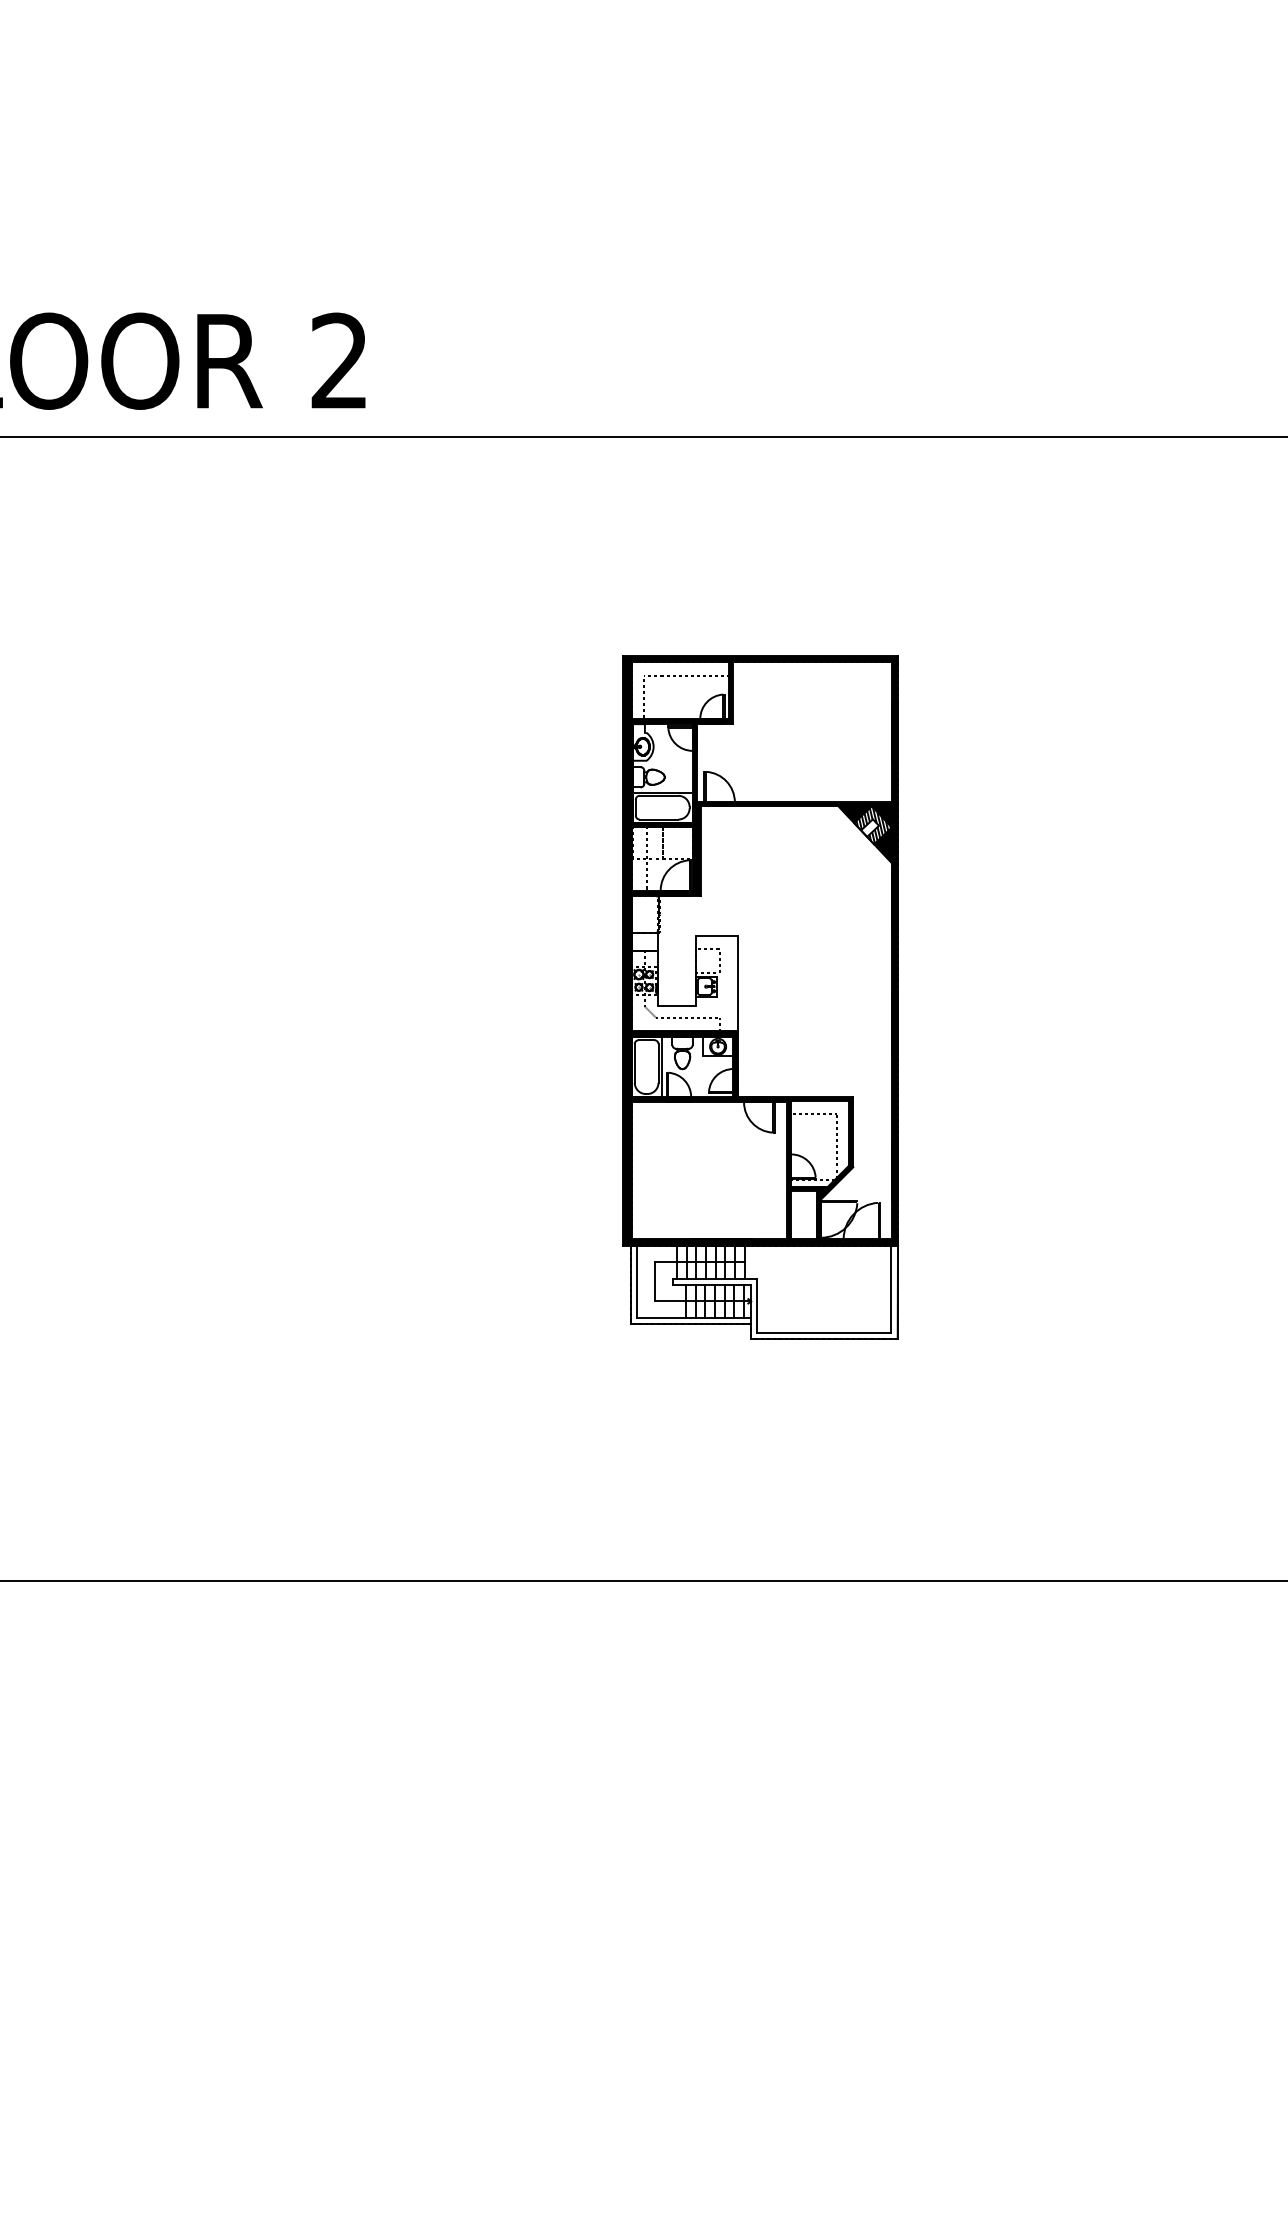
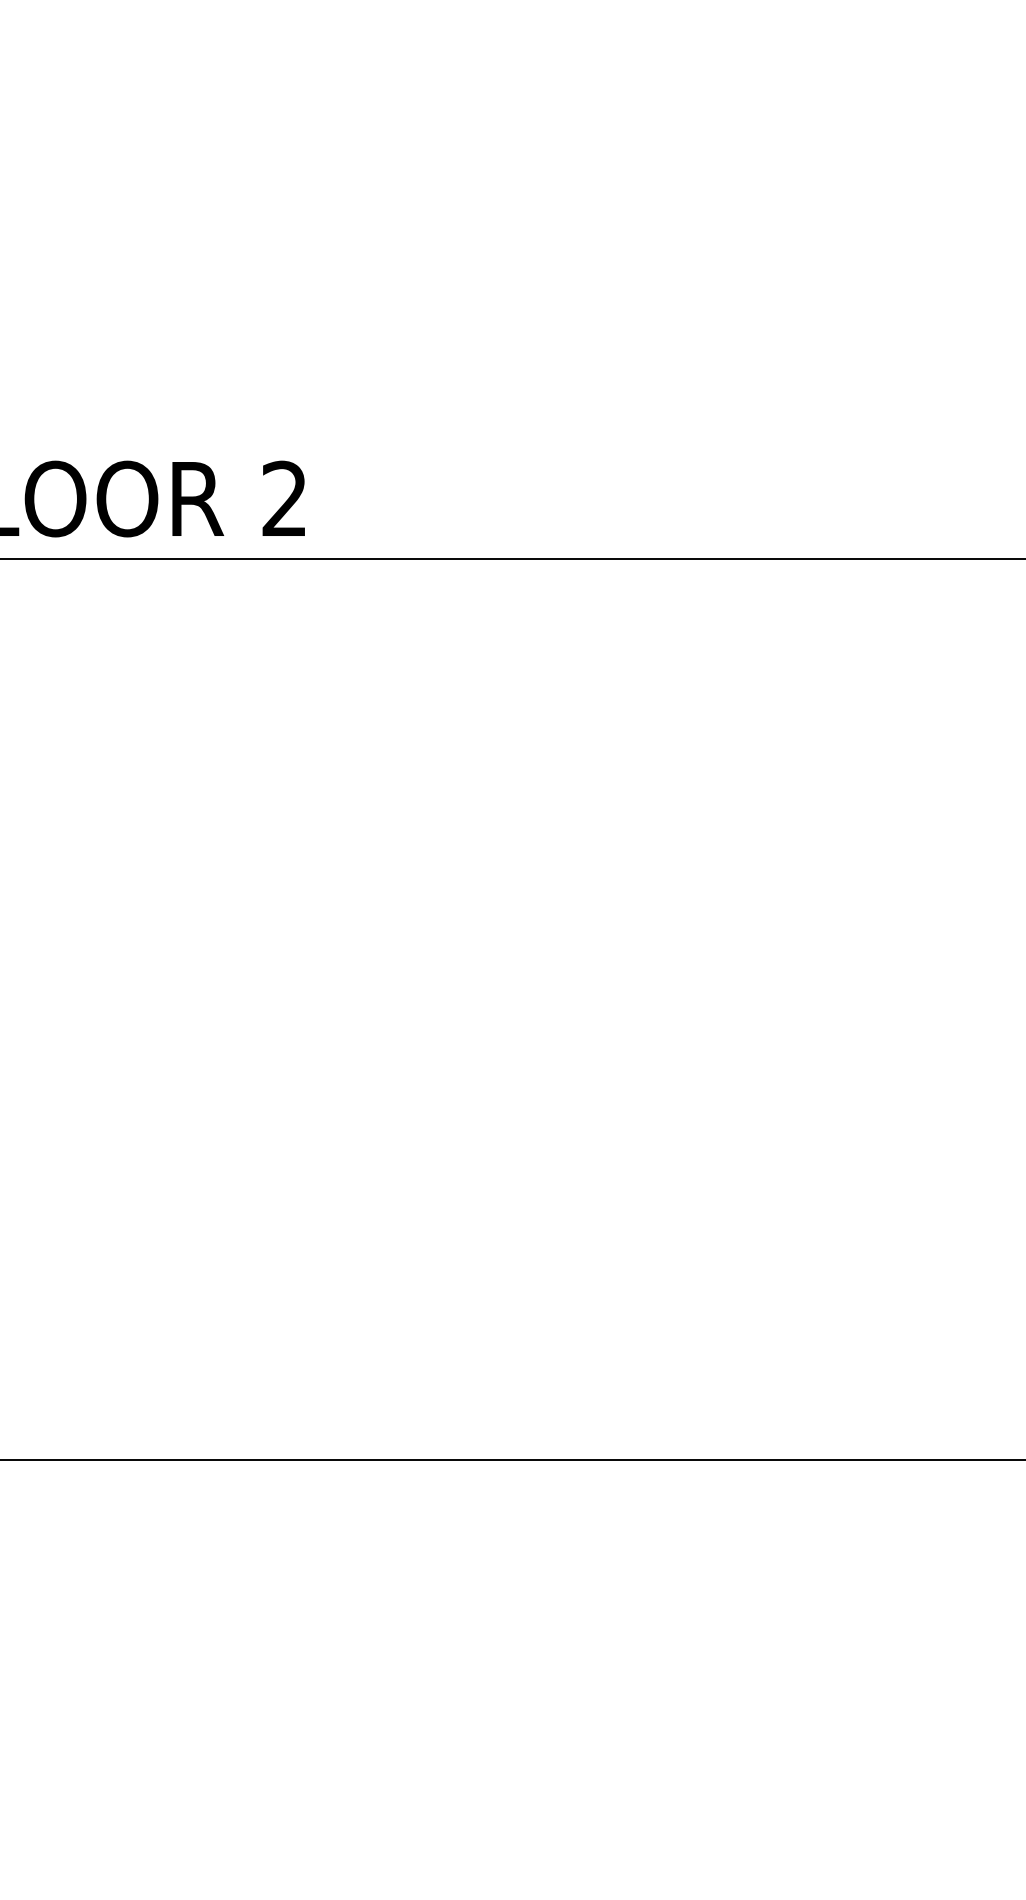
part: (760, 997) -> (616, 1000), removed

